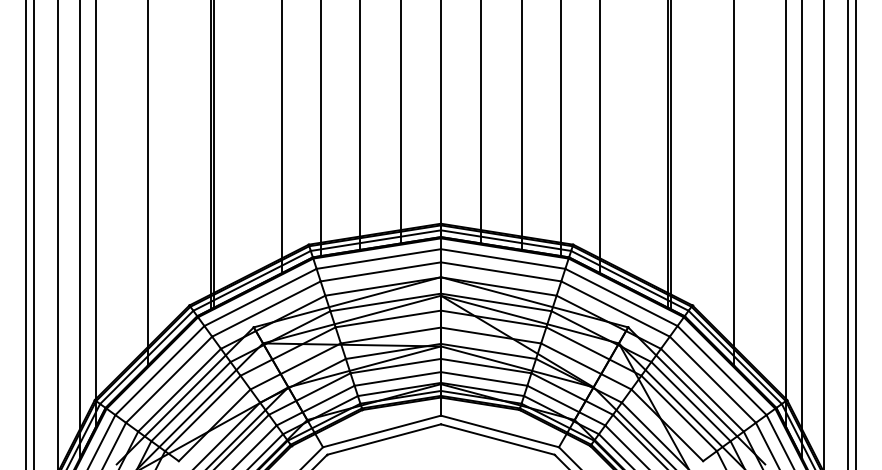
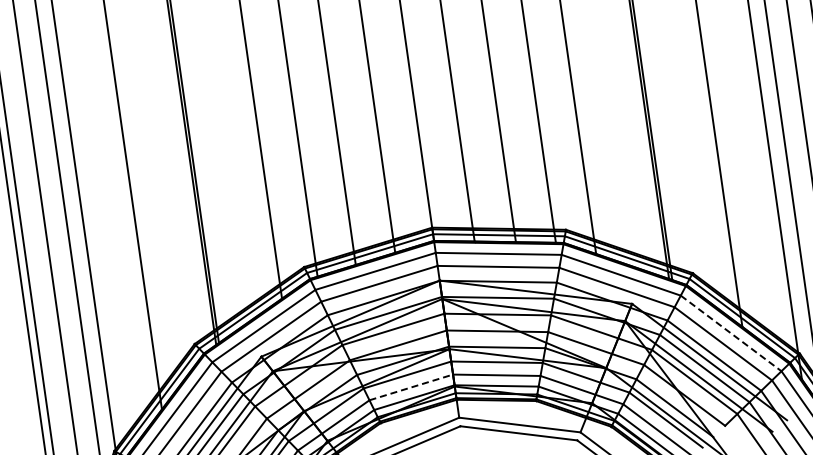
line: (722, 370) -> (731, 333), solid -> dashed
line: (397, 378) -> (410, 387), solid -> dashed

